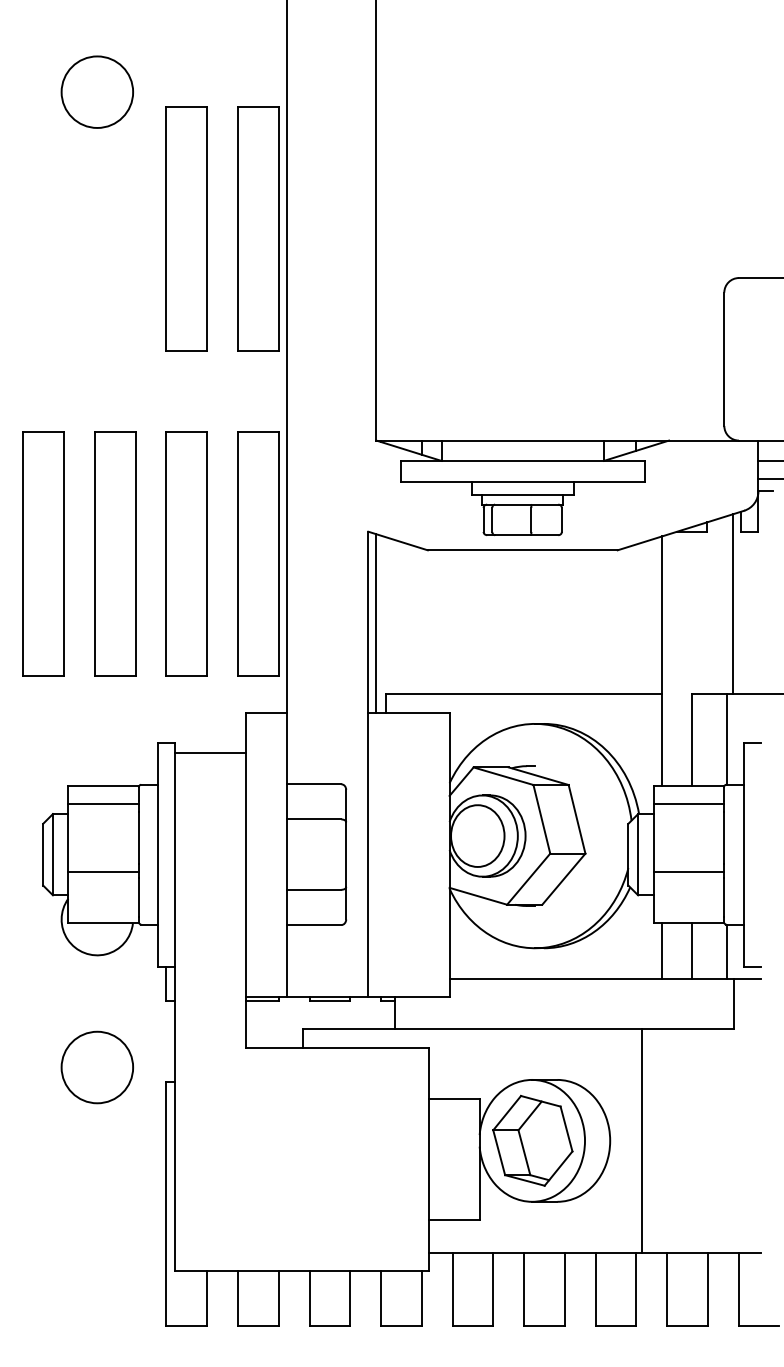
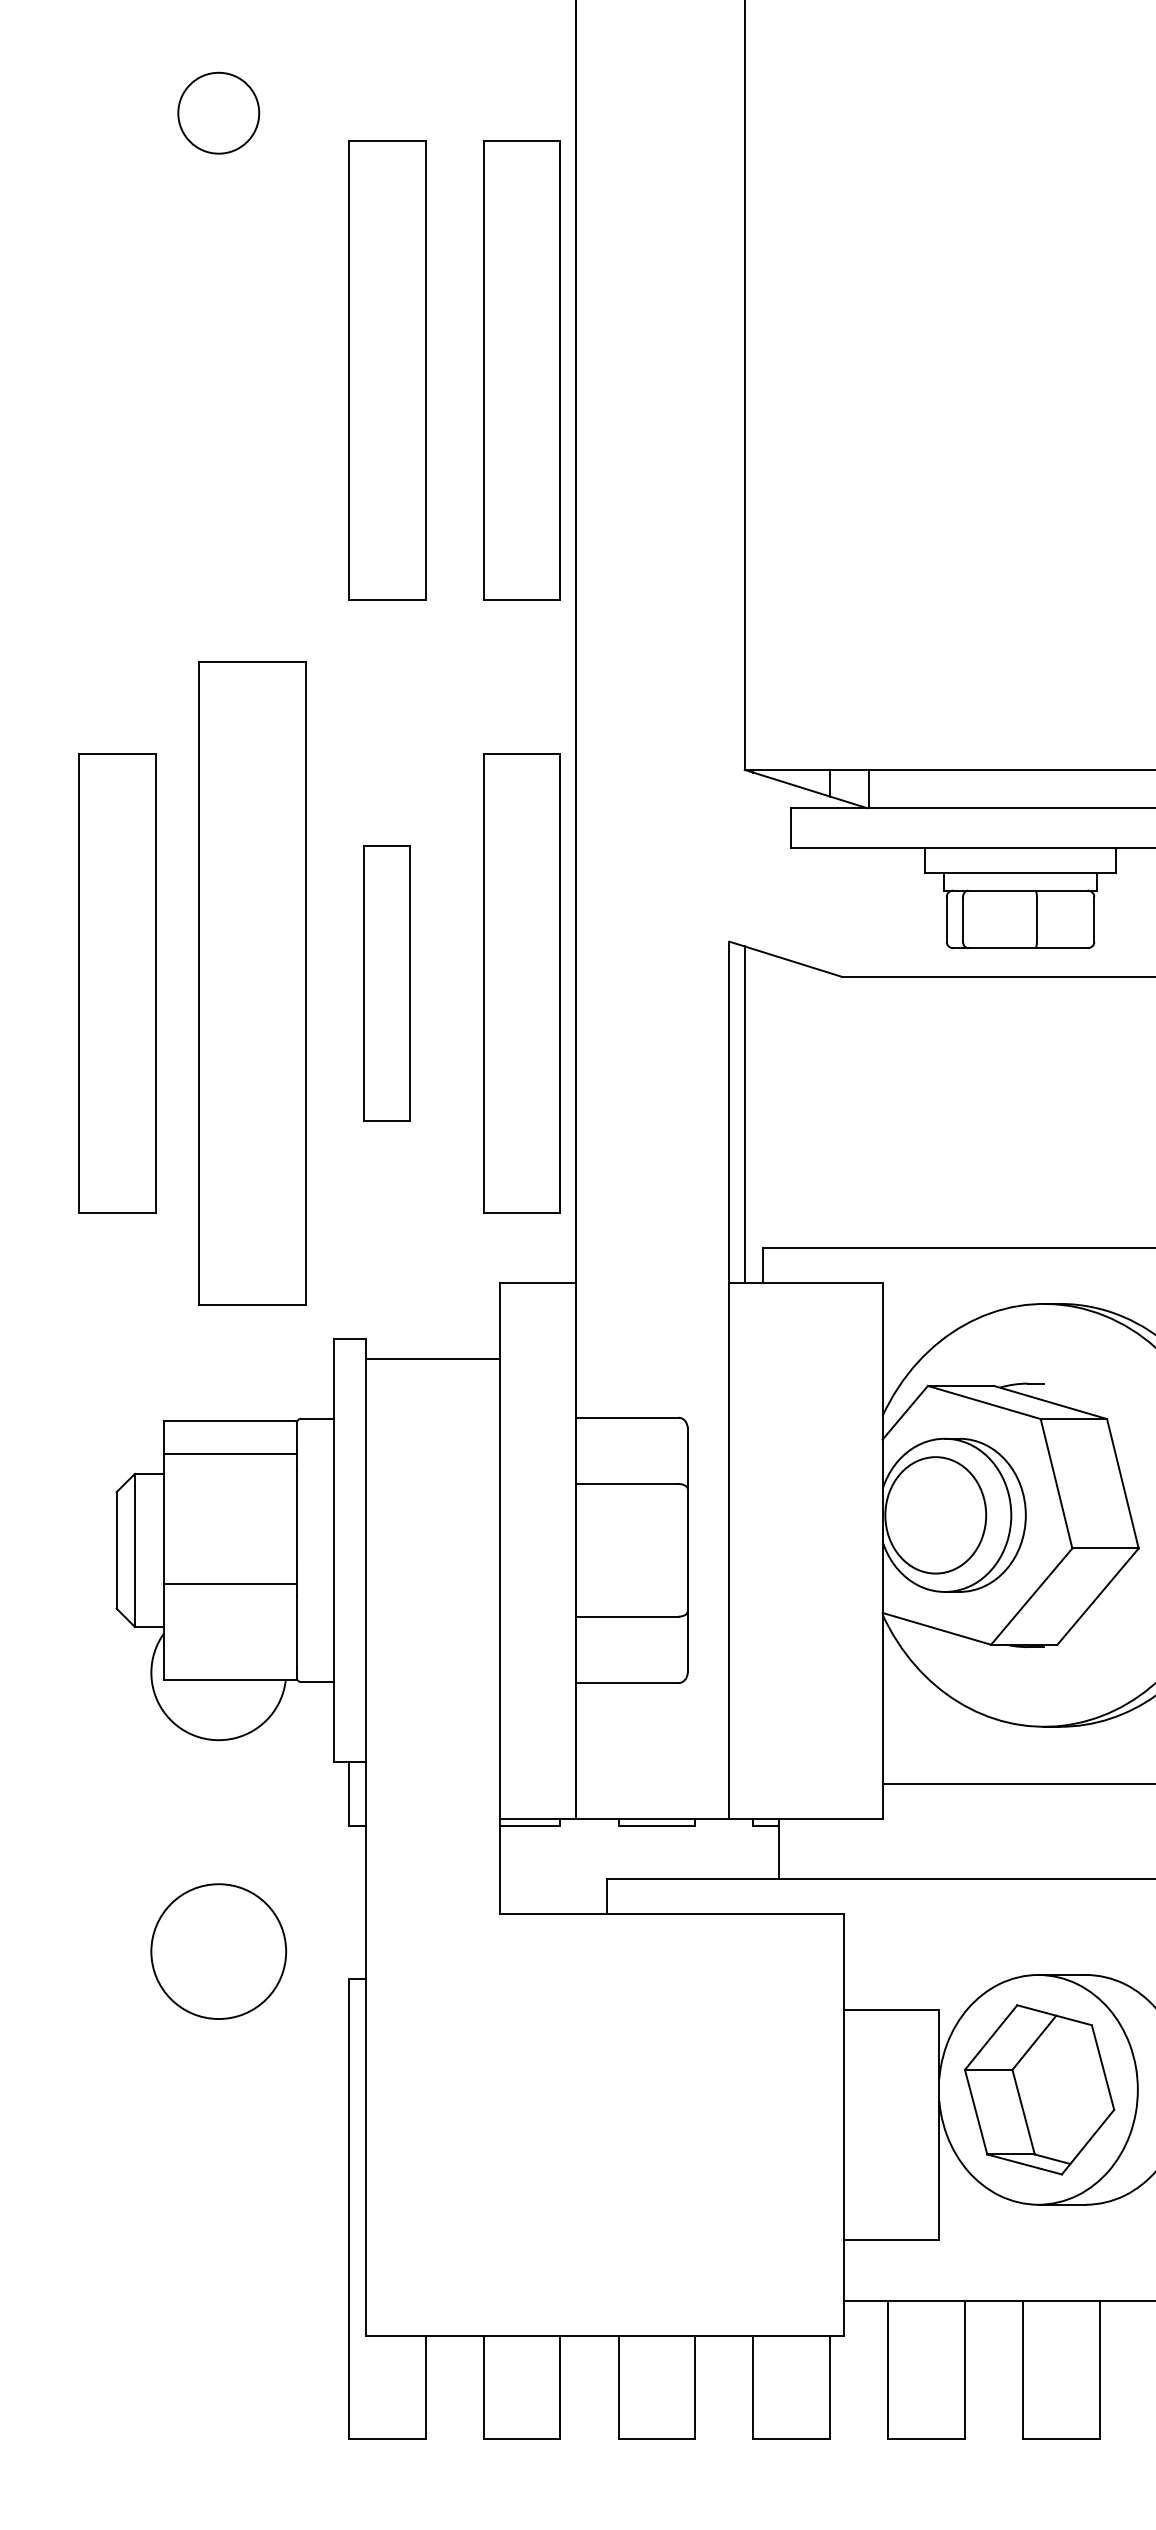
circle: (97, 91) -> (218, 111), size x0.6
part: (115, 553) -> (252, 982), size x1.4
part: (186, 553) -> (386, 982), size x0.6

